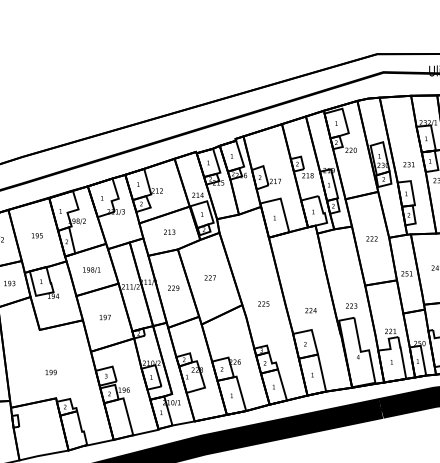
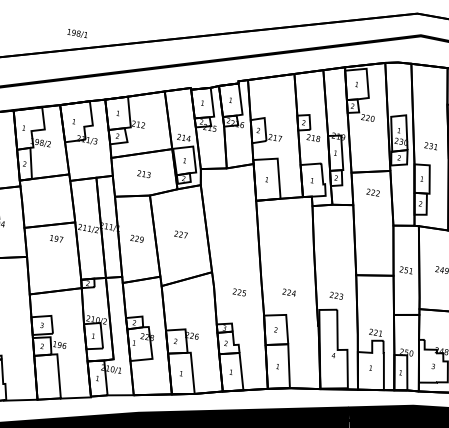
text: (371, 238) -> (372, 192), moved
text: (91, 269) -> (77, 32), moved
text: (263, 303) -> (239, 291), moved
text: (104, 317) -> (55, 238), moved

